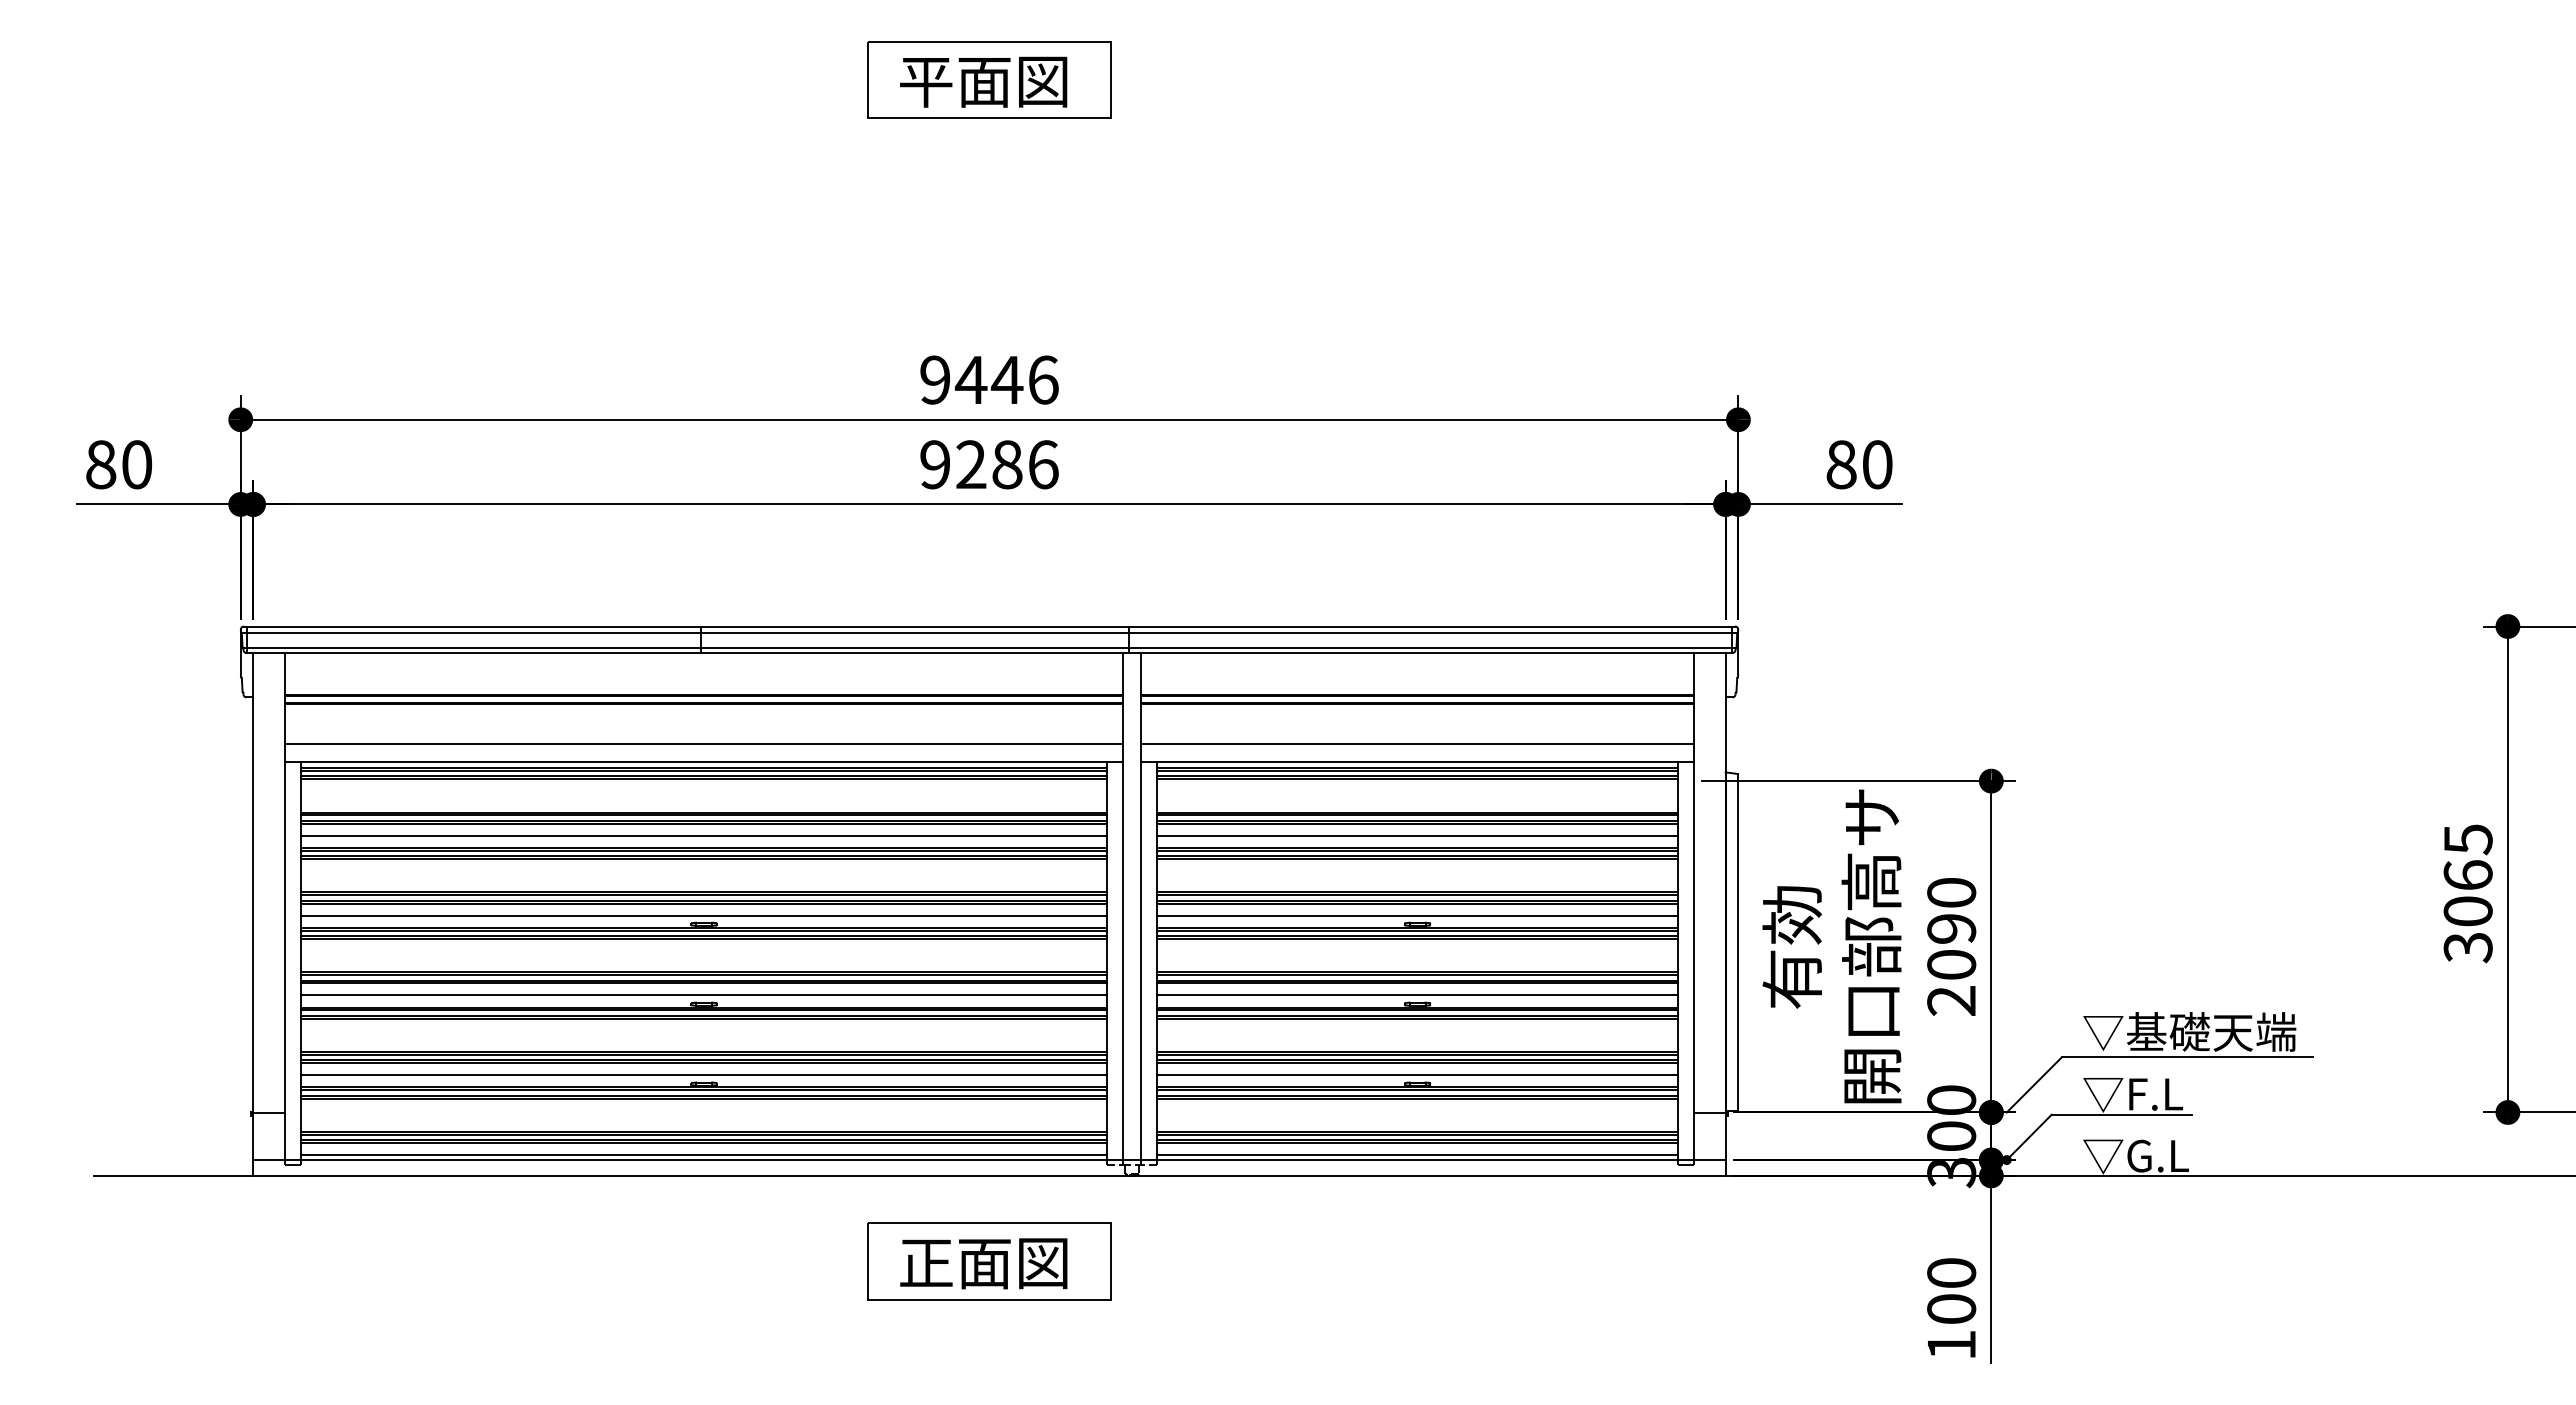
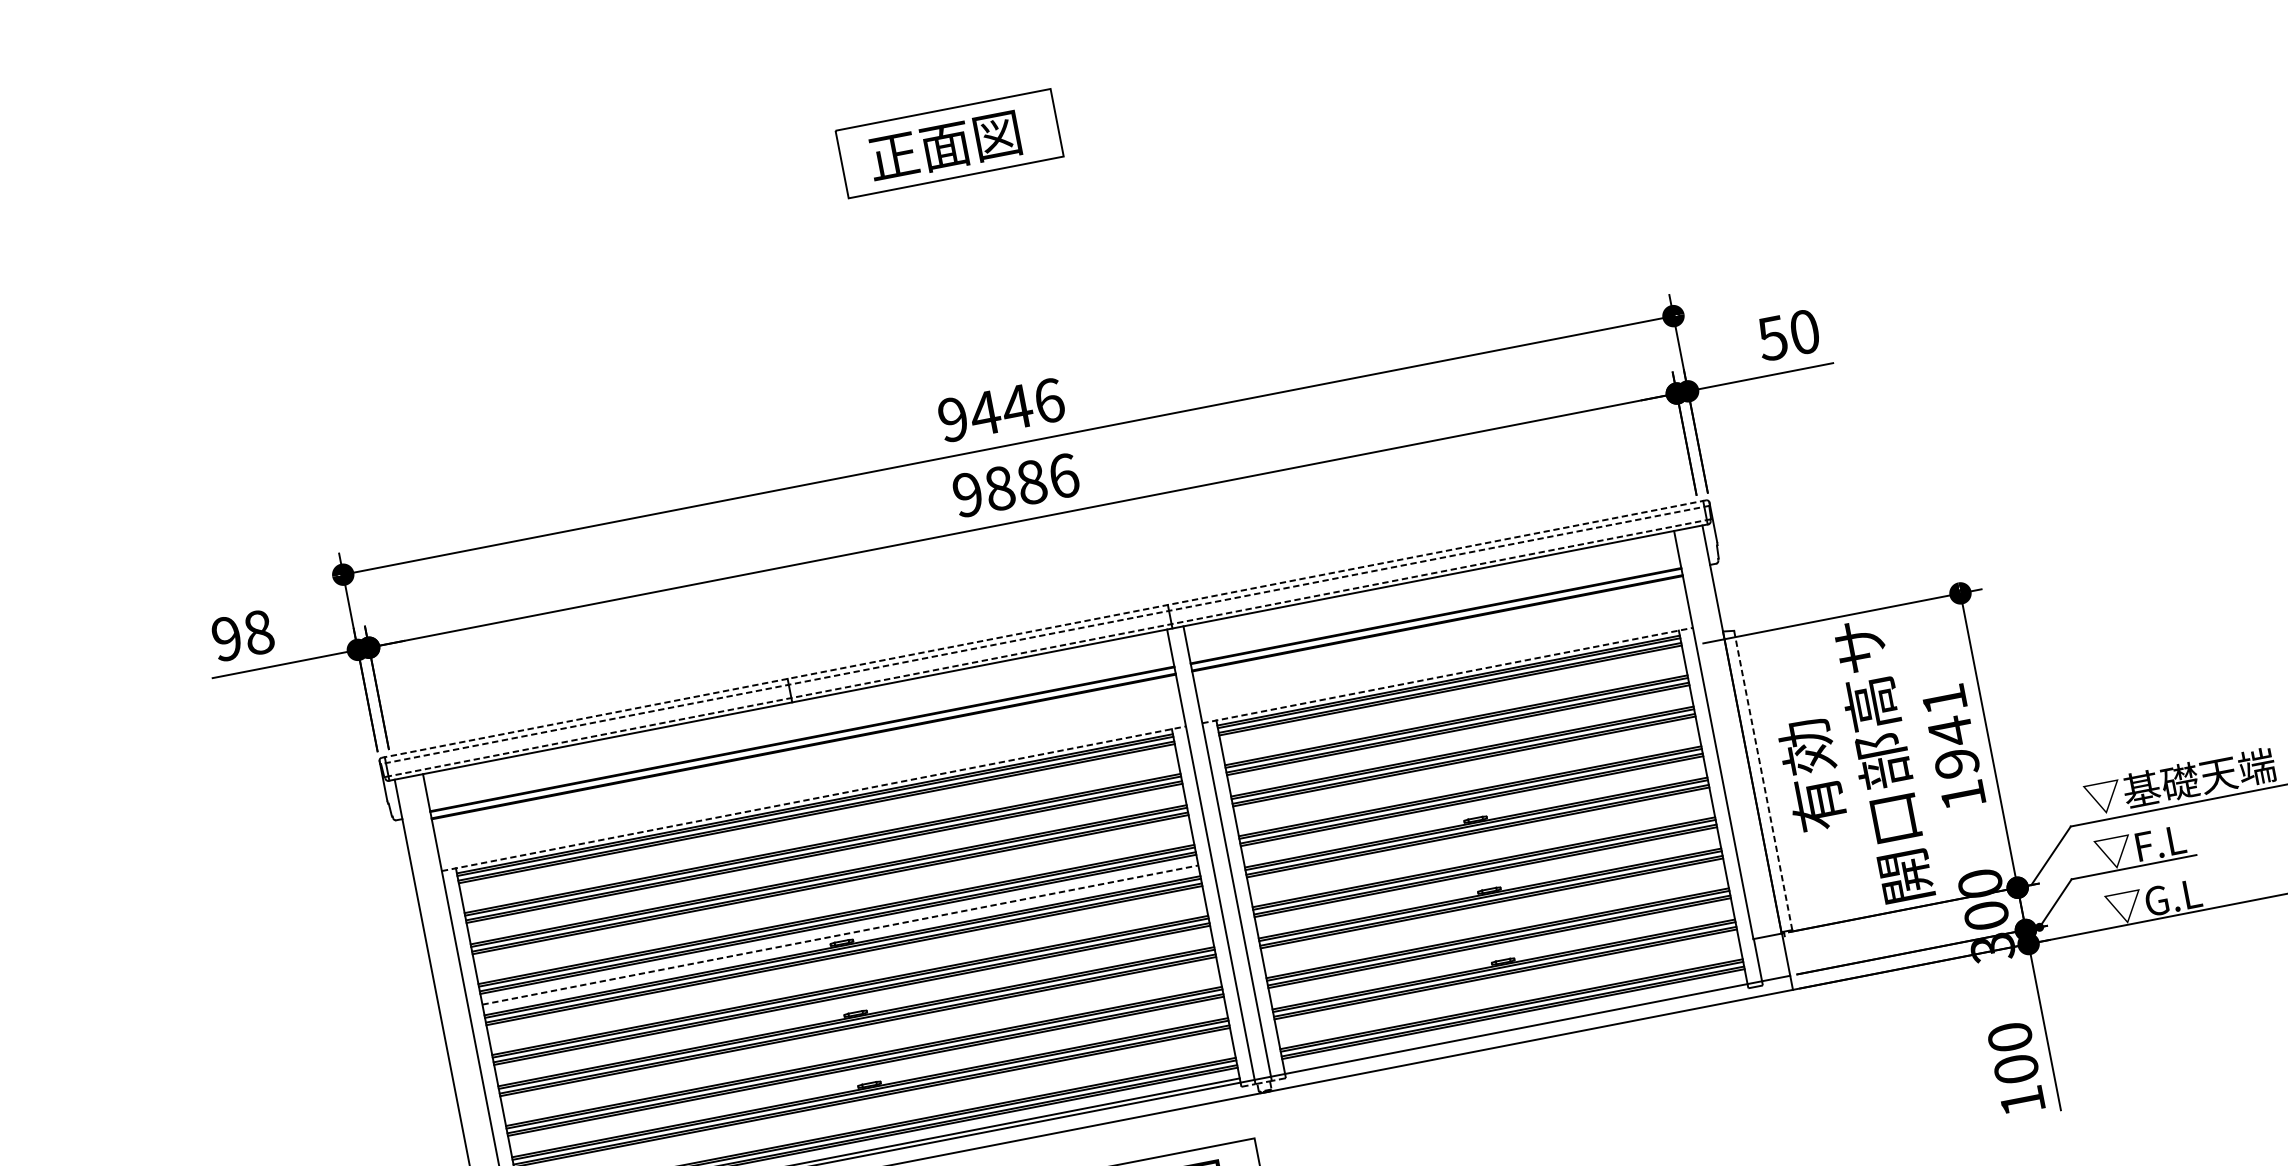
text: (926, 82) -> (894, 156), 平面図 -> 正面図
text: (119, 464) -> (243, 635), 80 -> 98
text: (971, 464) -> (1000, 488), 9286 -> 9886
text: (1840, 464) -> (1771, 338), 80 -> 50
line: (989, 626) -> (1043, 629), solid -> dashed
line: (989, 633) -> (1045, 635), solid -> dashed
line: (989, 648) -> (1047, 648), solid -> dashed
line: (704, 744) -> (811, 783), removed
line: (1417, 744) -> (1444, 659), removed
line: (704, 762) -> (814, 799), solid -> dashed
line: (1418, 762) -> (1448, 675), solid -> dashed
line: (704, 835) -> (826, 863), removed
line: (1417, 835) -> (1460, 740), removed
line: (704, 915) -> (840, 934), solid -> dashed
line: (1417, 915) -> (1474, 811), removed
line: (1737, 942) -> (1762, 780), solid -> dashed
text: (1951, 946) -> (1953, 747), 2090 -> 1941
line: (704, 995) -> (854, 1005), removed
line: (1417, 995) -> (1487, 882), removed
line: (704, 1075) -> (868, 1077), removed
line: (1417, 1075) -> (1501, 953), removed
line: (1417, 1155) -> (1515, 1024), removed

